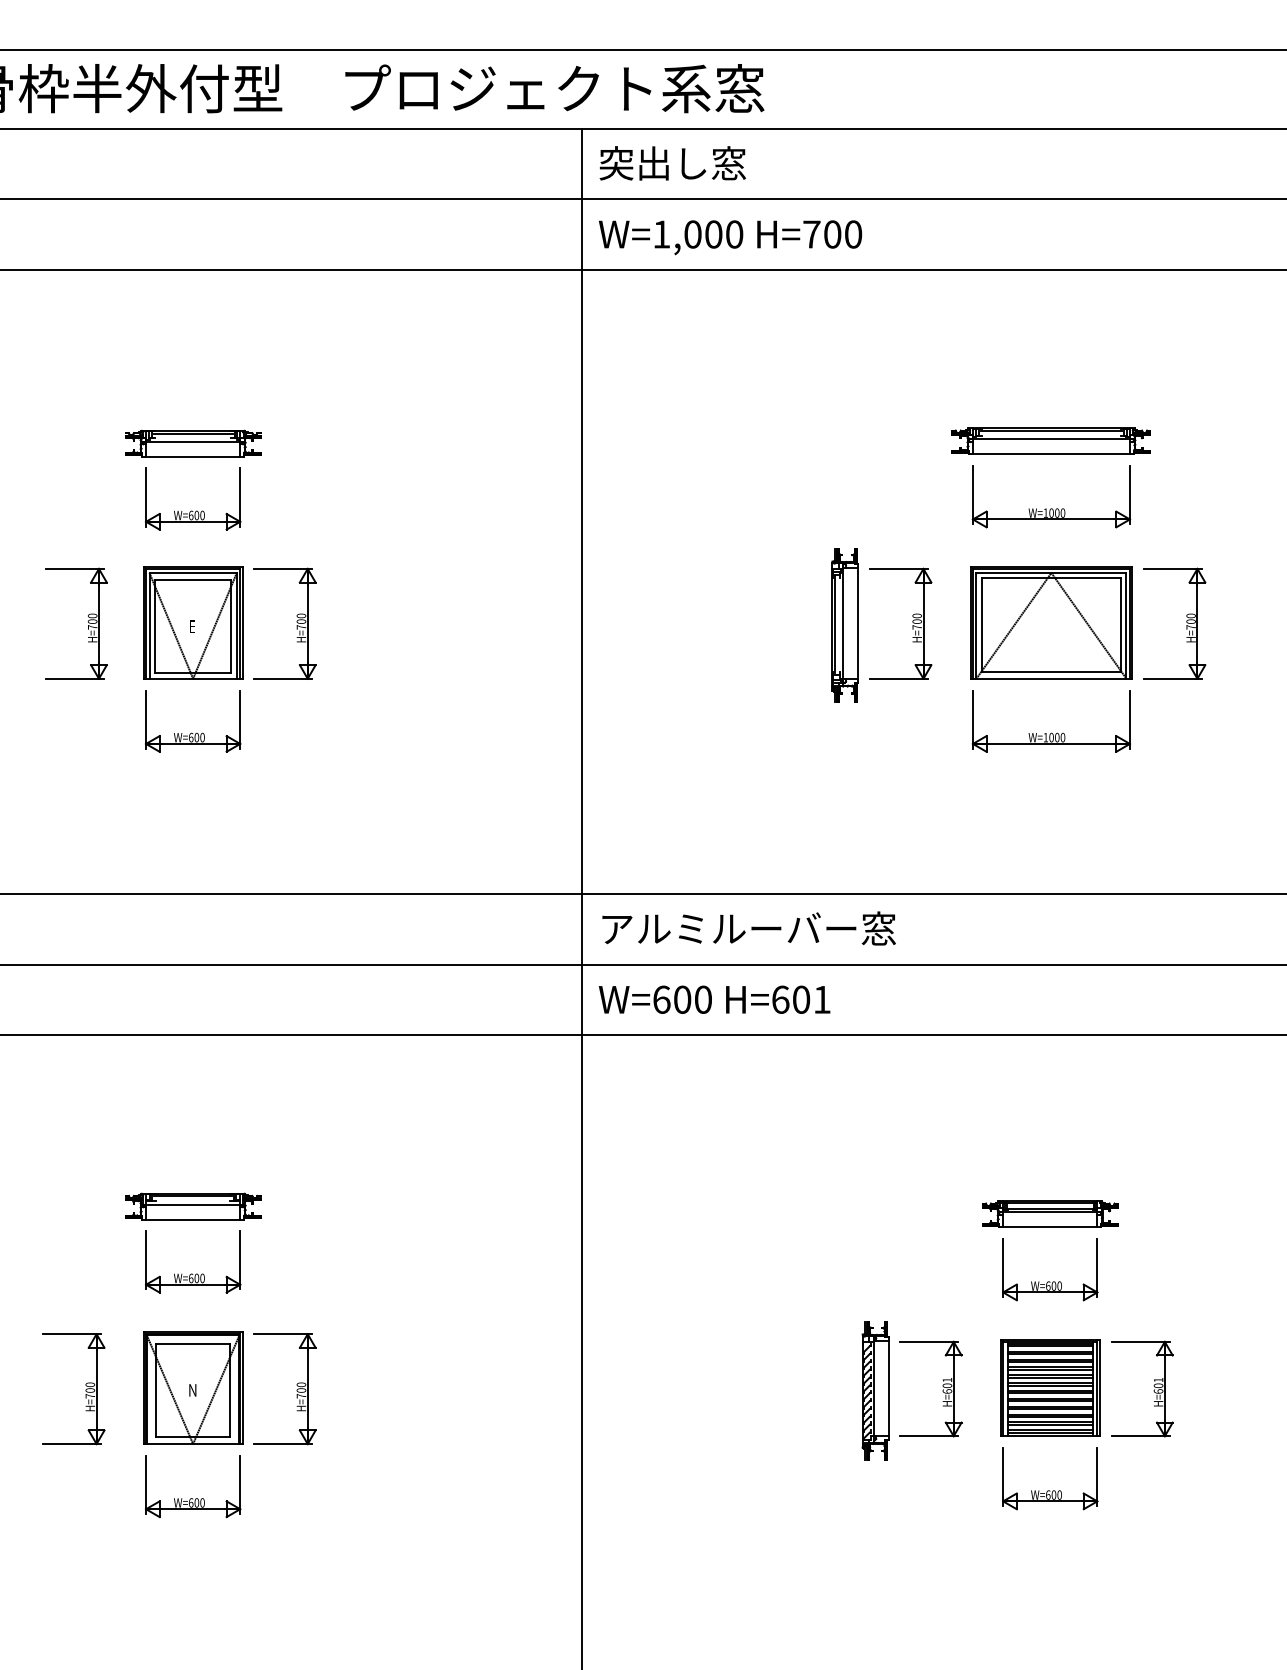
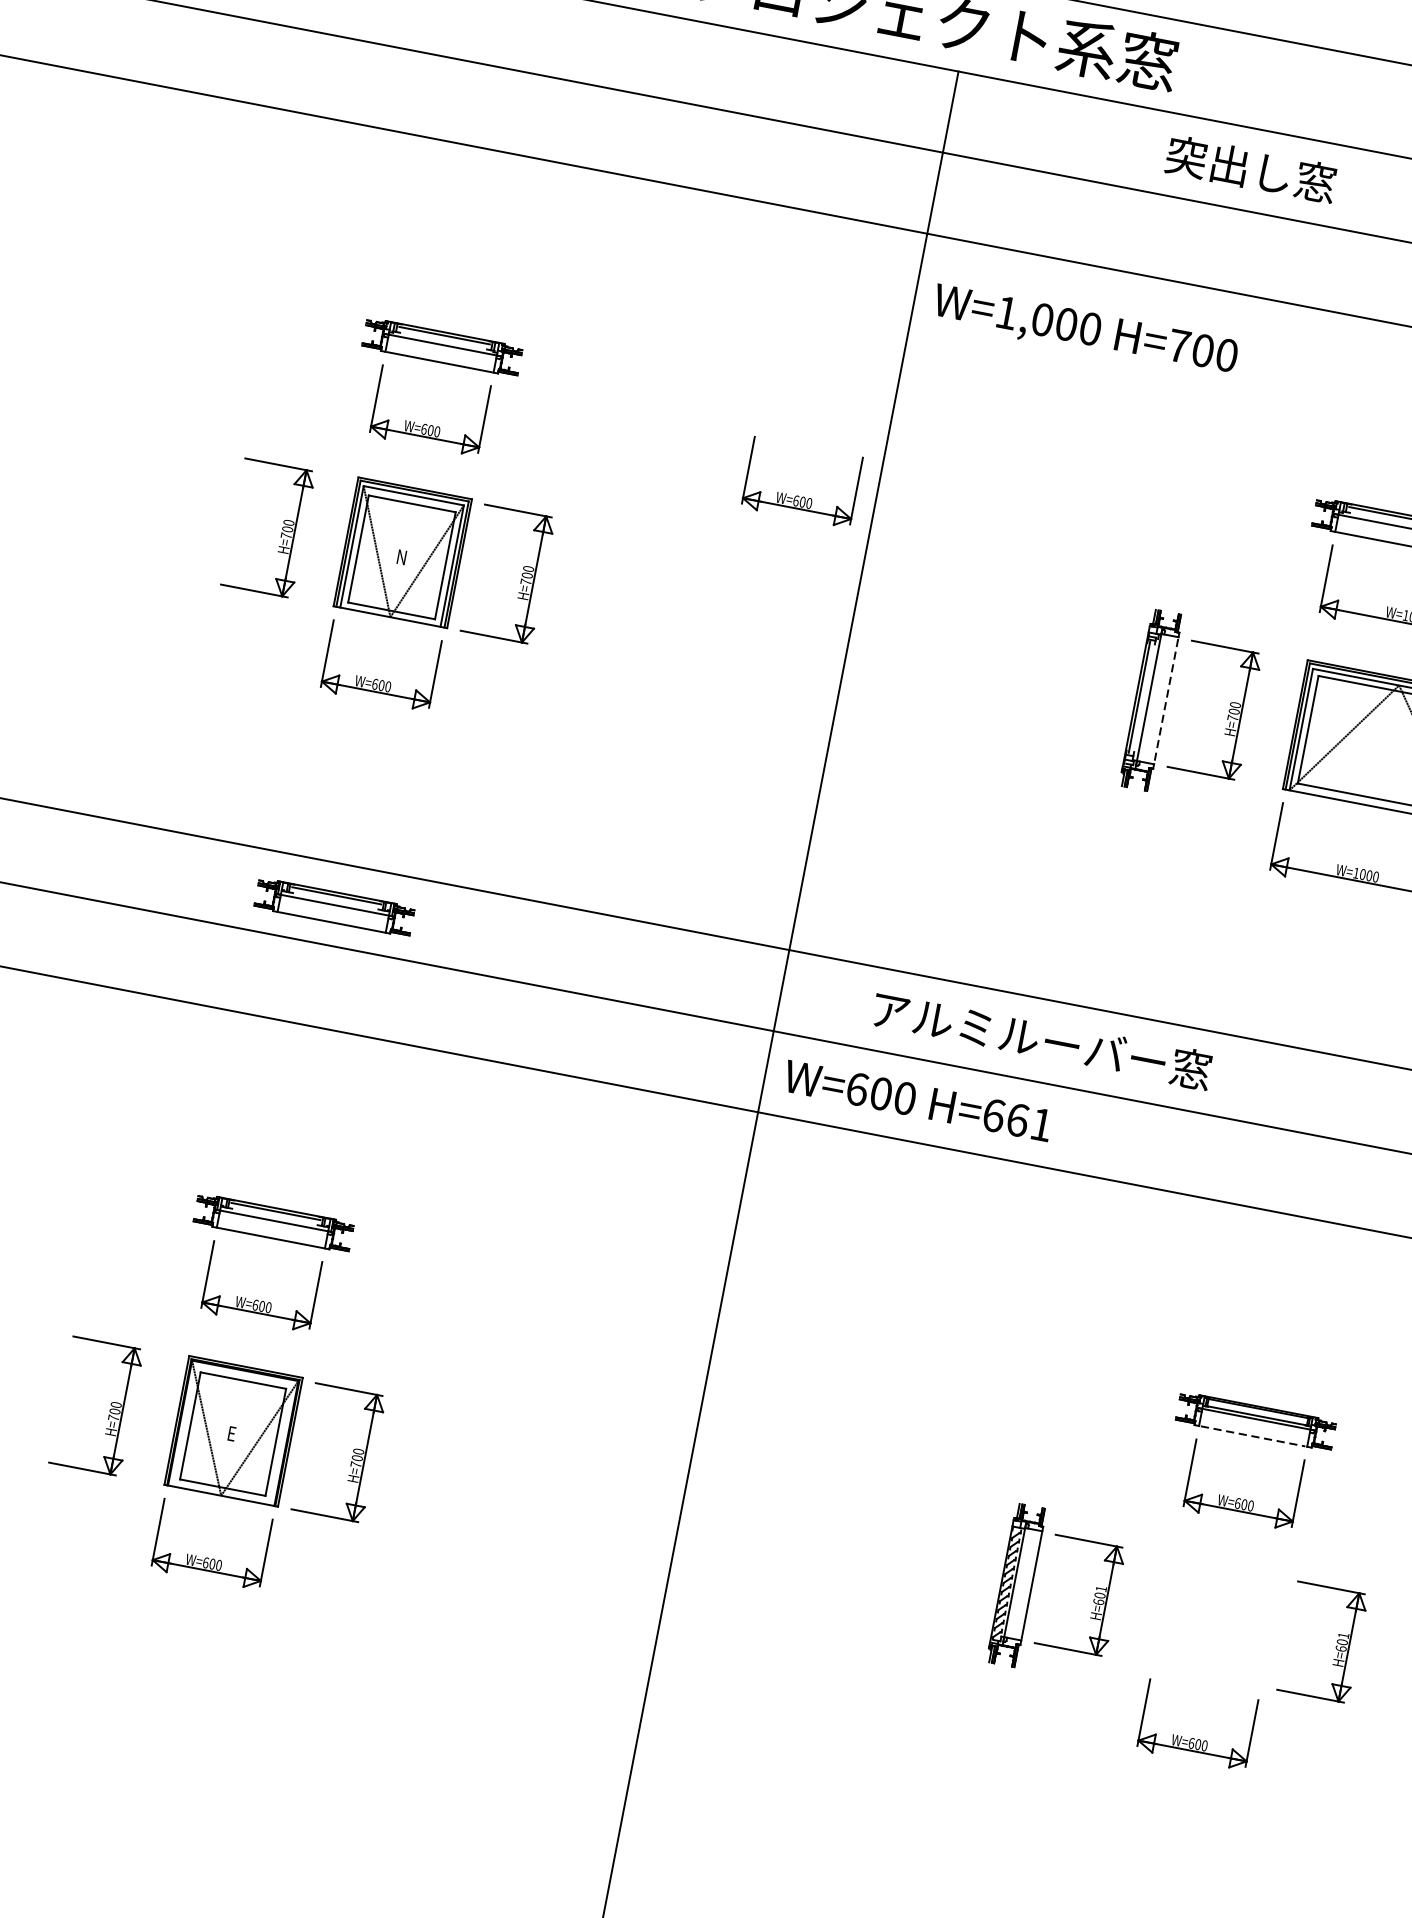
text: (672, 163) -> (1250, 169), moved
text: (730, 237) -> (1085, 331), moved
part: (516, 510) -> (798, 495), added
line: (858, 623) -> (1166, 700), solid -> dashed
text: (192, 626) -> (401, 557), E -> N
text: (748, 928) -> (1041, 1039), moved
part: (193, 931) -> (334, 907), added
text: (801, 999) -> (1017, 1119), H=601 -> H=661
line: (1050, 1227) -> (1253, 1436), solid -> dashed
part: (1050, 1387) -> (1217, 1620), removed
text: (192, 1390) -> (232, 1434), N -> E

